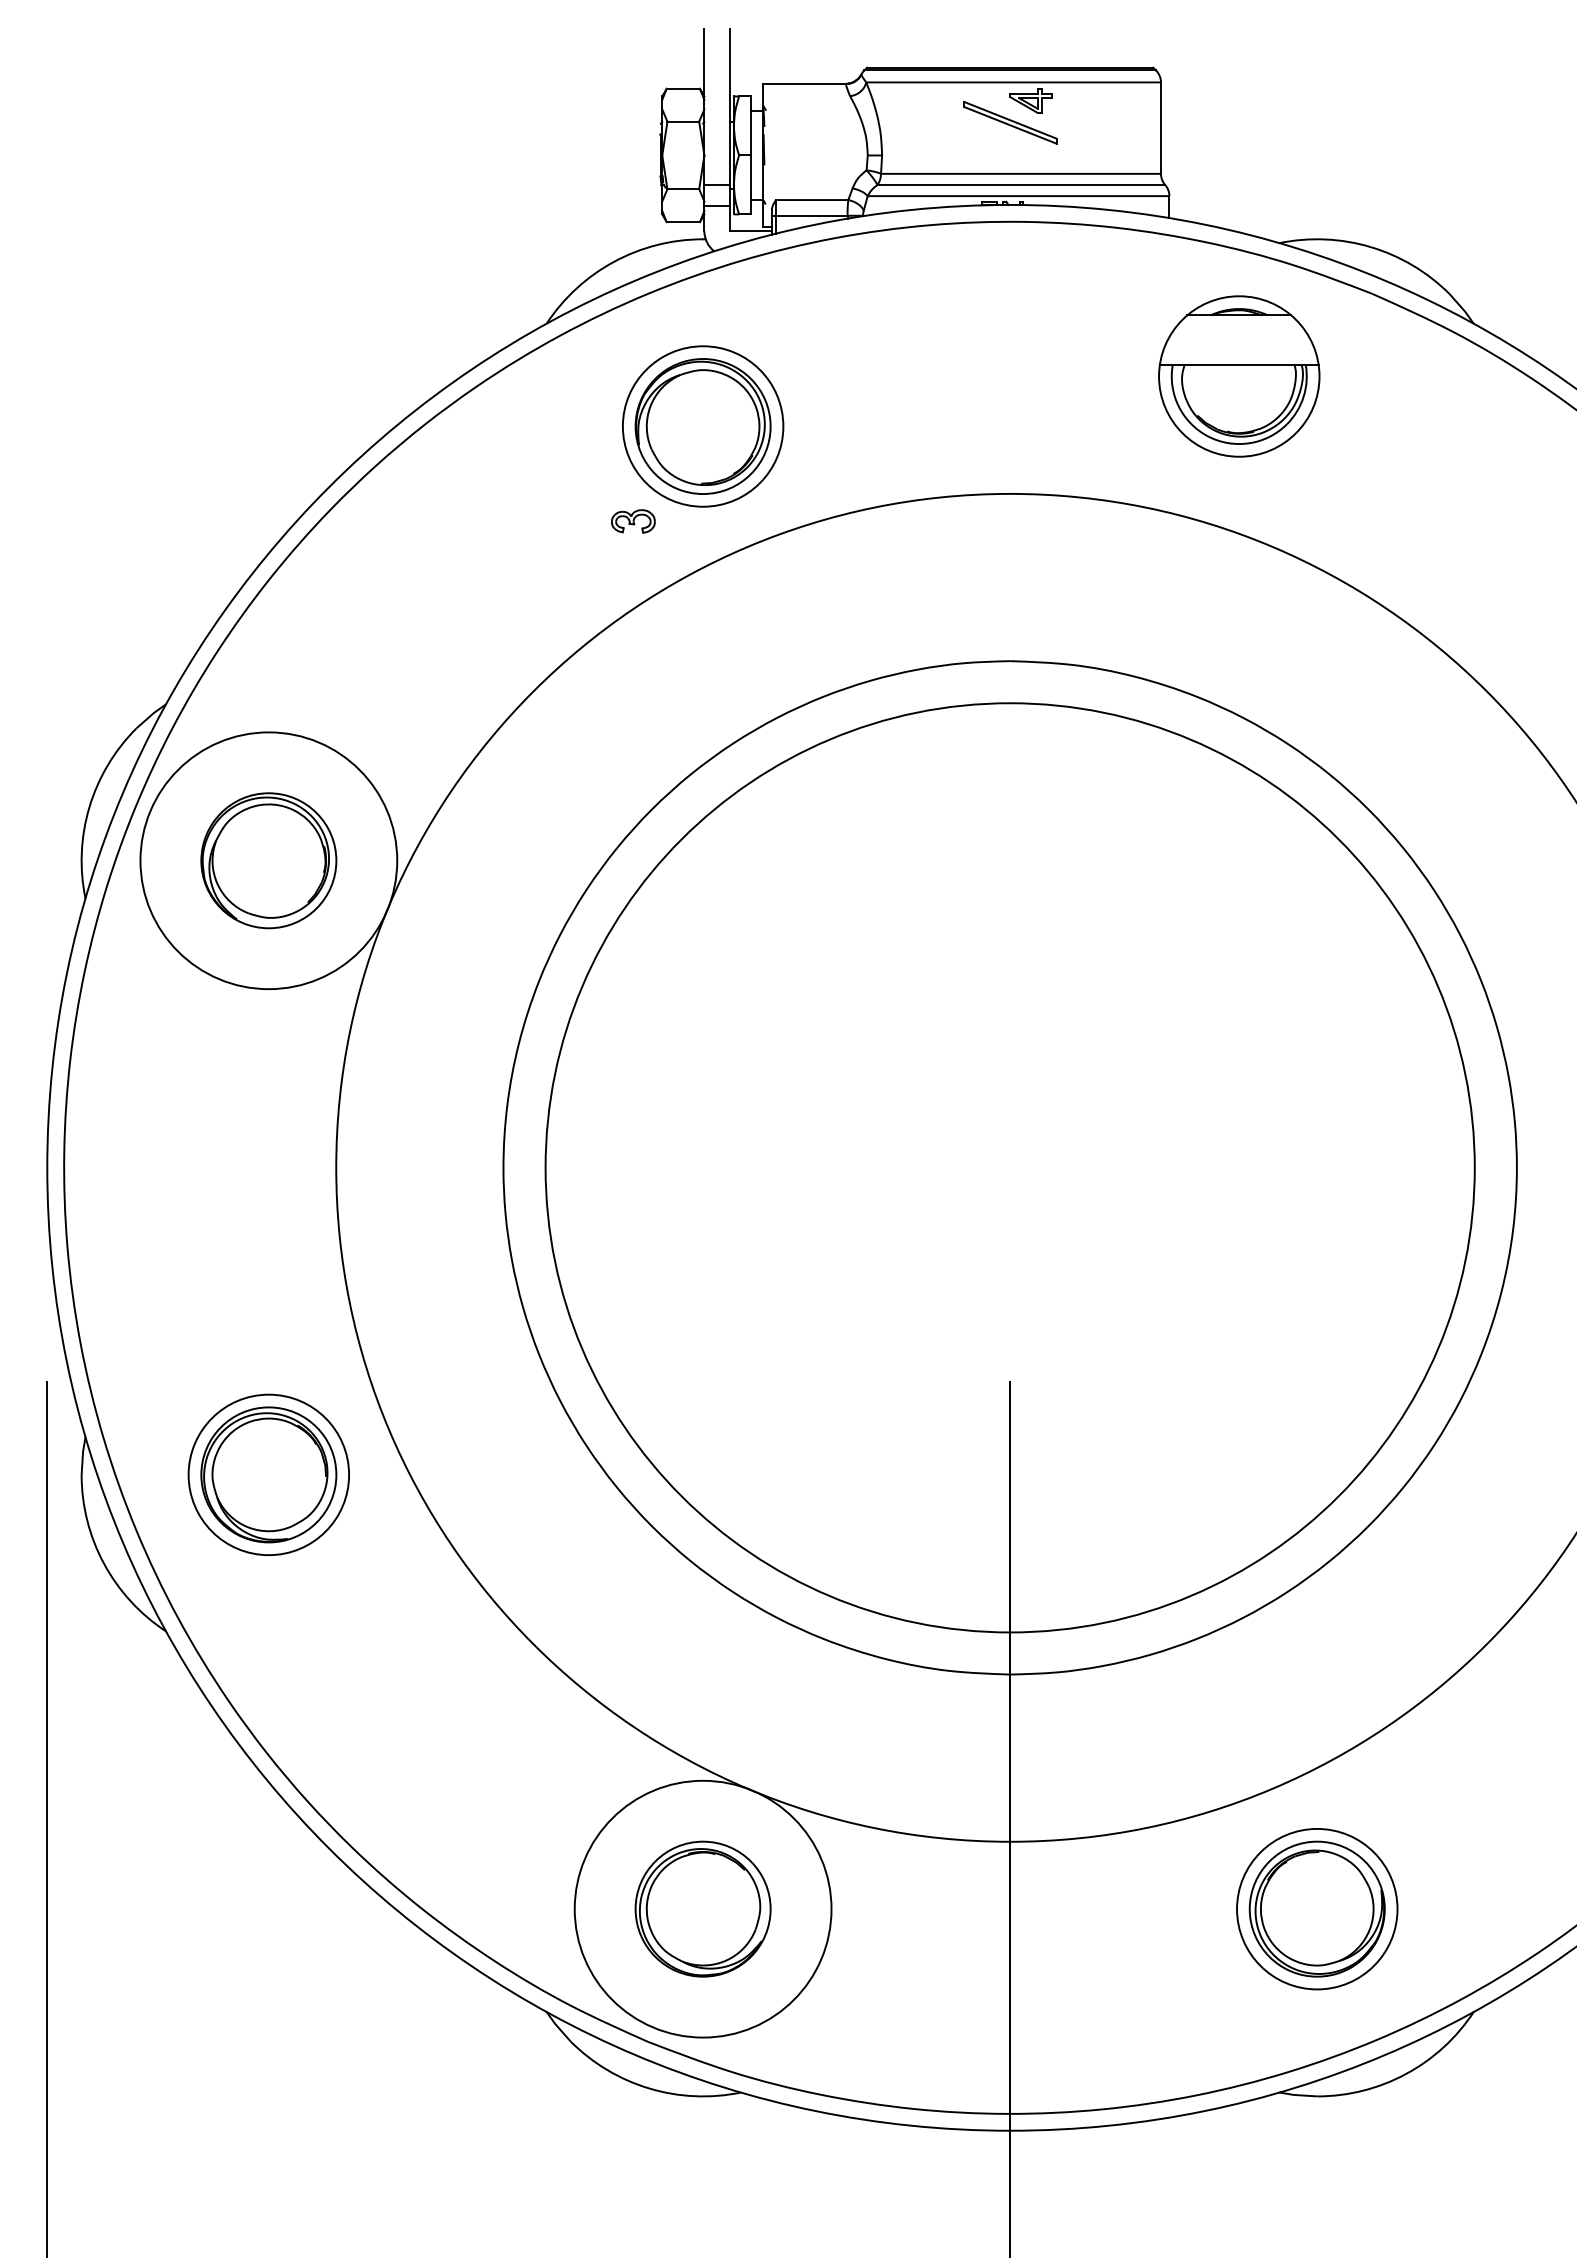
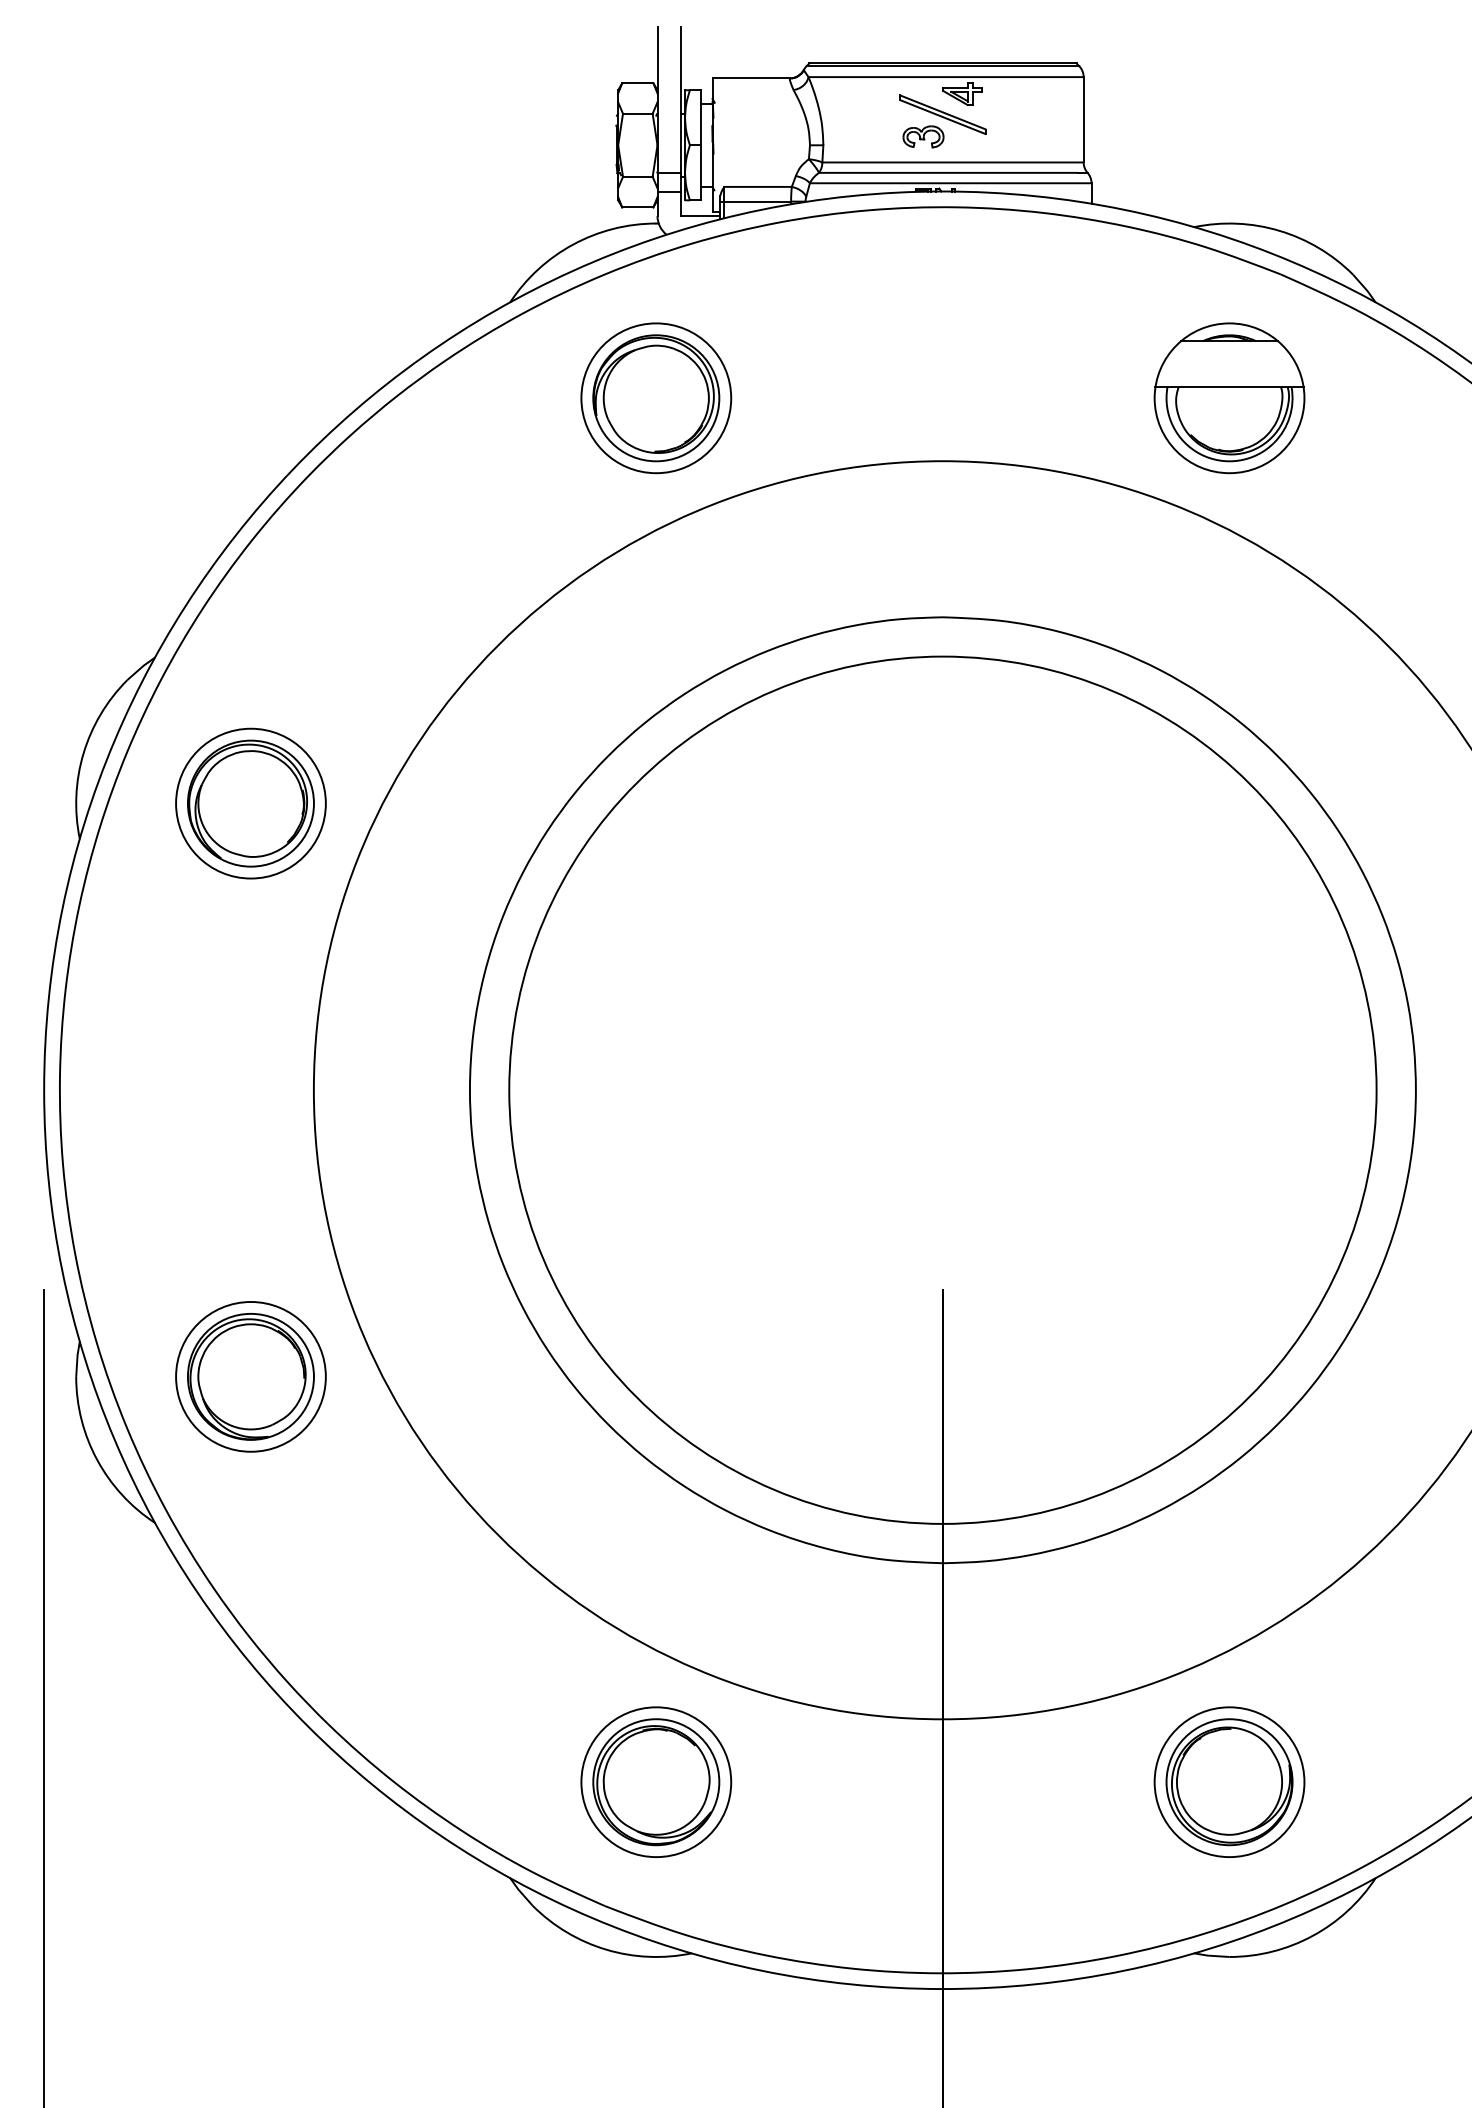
part: (1239, 376) -> (1229, 398), moved
part: (633, 521) -> (923, 136), moved
circle: (268, 860) -> (250, 803), size x0.62
circle: (702, 1908) -> (655, 1781), size x0.62

